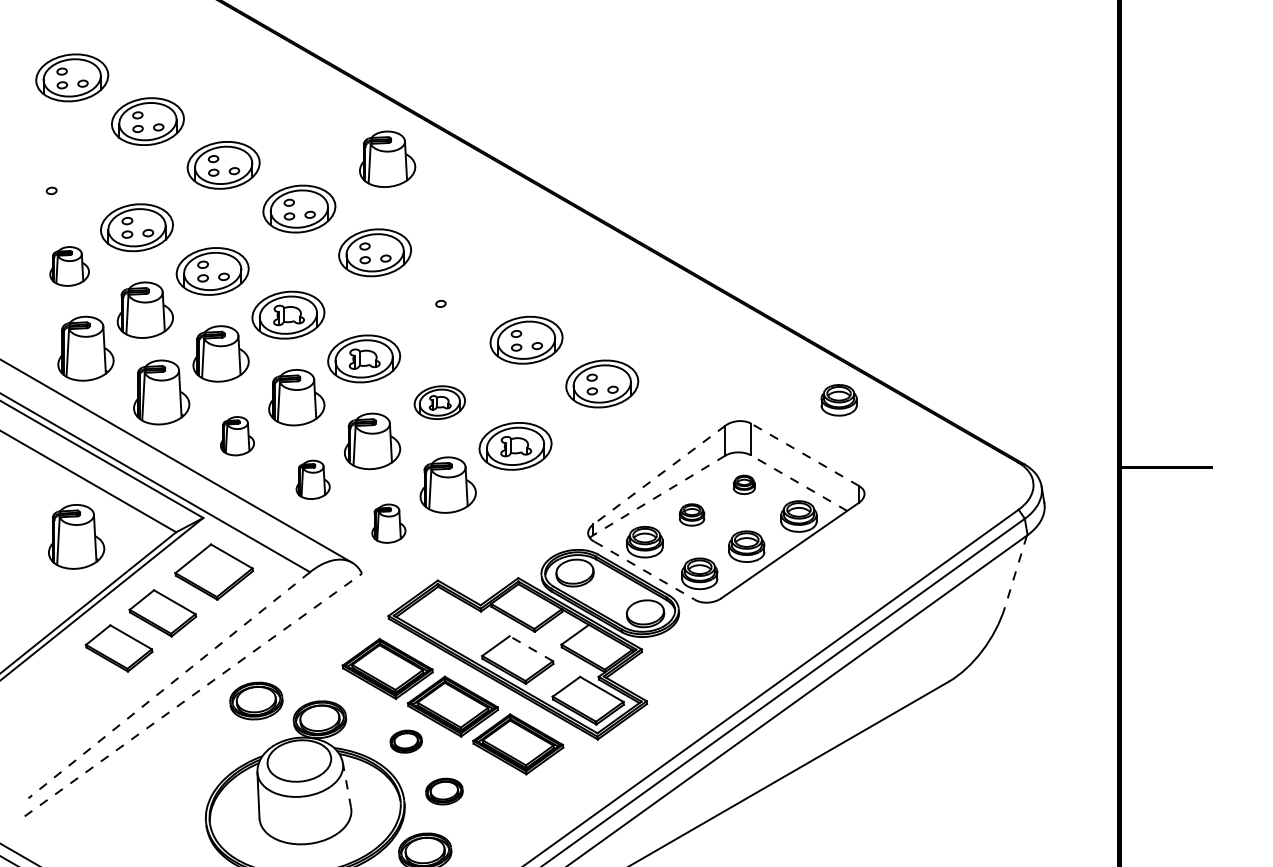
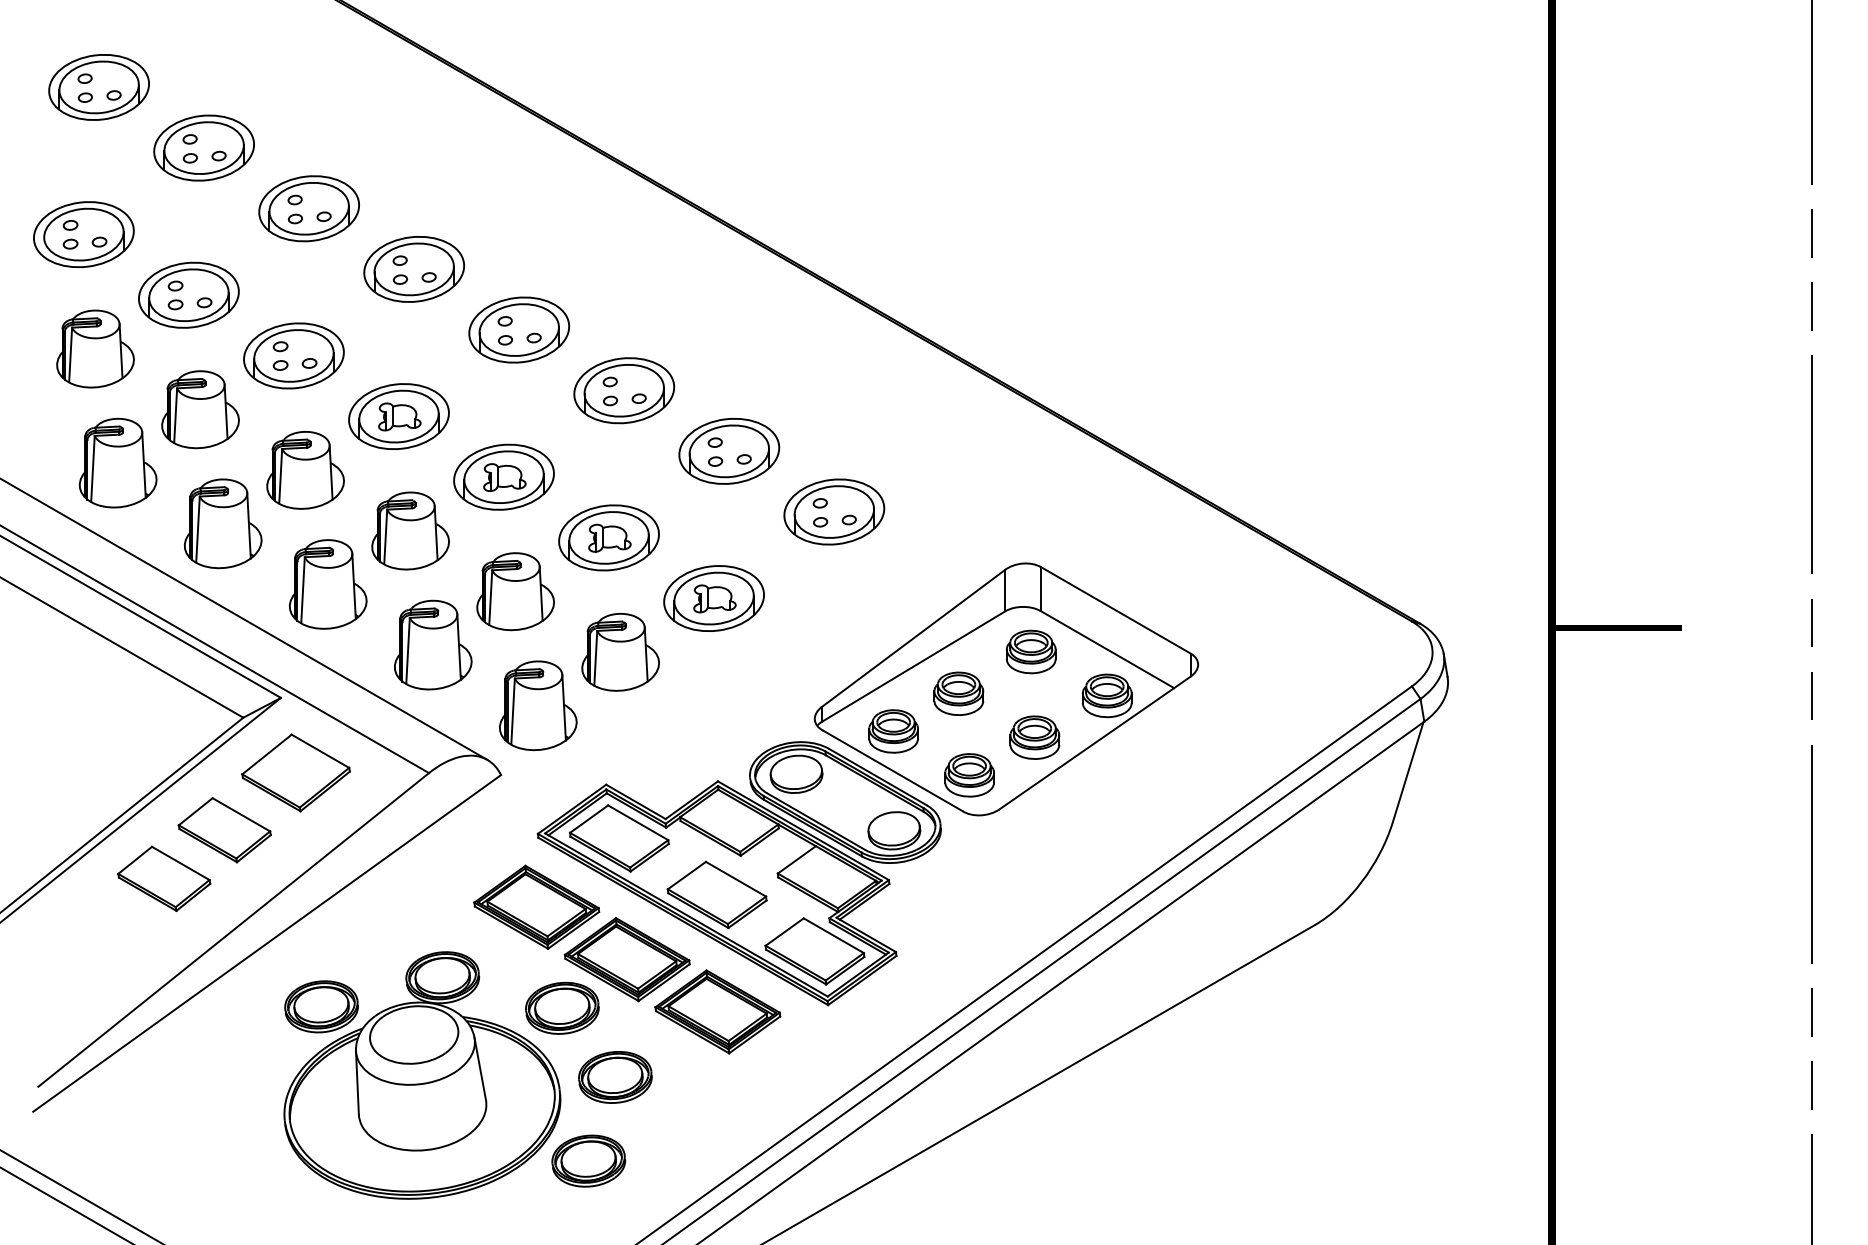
part: (387, 159) -> (536, 200), removed
part: (60, 183) -> (83, 234), added
part: (69, 266) -> (95, 348), size x1.43
part: (450, 296) -> (624, 390), added
part: (838, 400) -> (1162, 534), removed
part: (439, 402) -> (608, 537), size x1.43
part: (237, 436) -> (328, 584), size x1.67
line: (804, 454) -> (1115, 610), dashed -> solid
line: (659, 475) -> (913, 638), dashed -> solid
part: (313, 479) -> (433, 644), size x1.67
line: (799, 483) -> (1107, 649), dashed -> solid
part: (744, 484) -> (1031, 651), size x1.67
line: (659, 495) -> (913, 666), dashed -> solid
part: (691, 514) -> (958, 693), size x1.43
part: (389, 523) -> (538, 705), size x1.67
part: (76, 536) -> (104, 723), removed
line: (644, 571) -> (893, 771), dashed -> solid
line: (1016, 571) -> (1408, 771), dashed -> solid
part: (447, 619) -> (619, 838), added
line: (531, 648) -> (736, 879), dashed -> solid
line: (169, 684) -> (233, 929), dashed -> solid
line: (193, 695) -> (267, 943), dashed -> solid
part: (256, 700) -> (321, 1006), moved
part: (406, 741) -> (562, 1007), size x1.67
line: (347, 785) -> (480, 1068), dashed -> solid
part: (444, 791) -> (615, 1077), size x1.43

